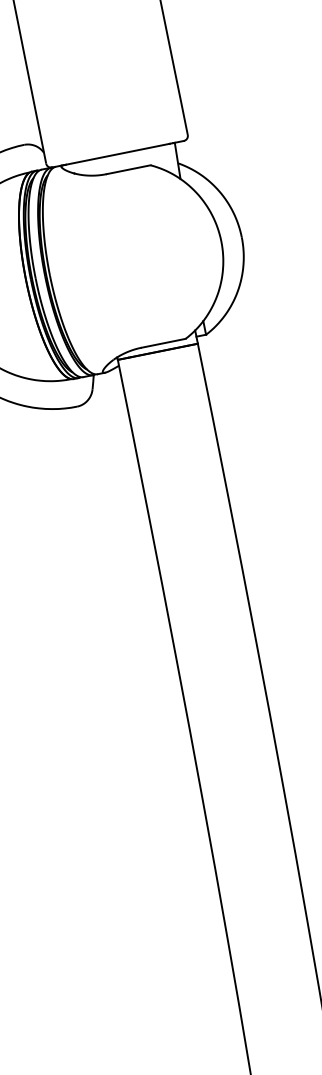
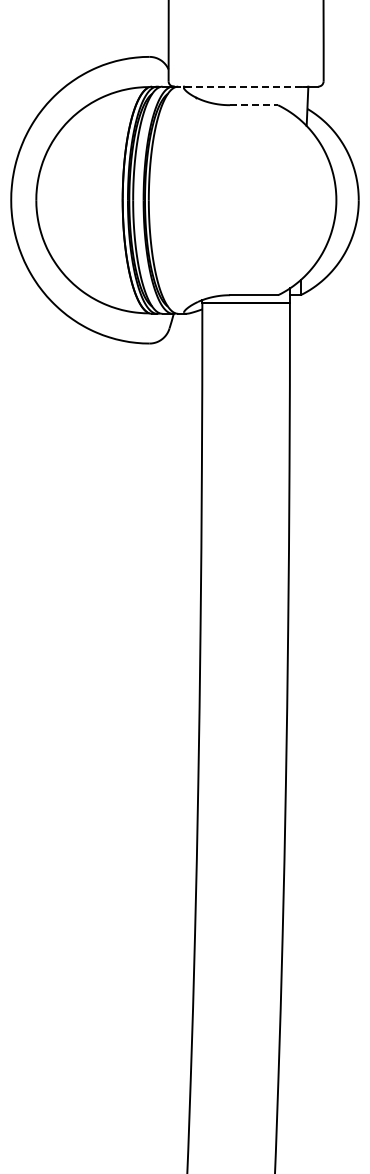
line: (111, 155) -> (239, 86), solid -> dashed
line: (129, 169) -> (254, 105), solid -> dashed

